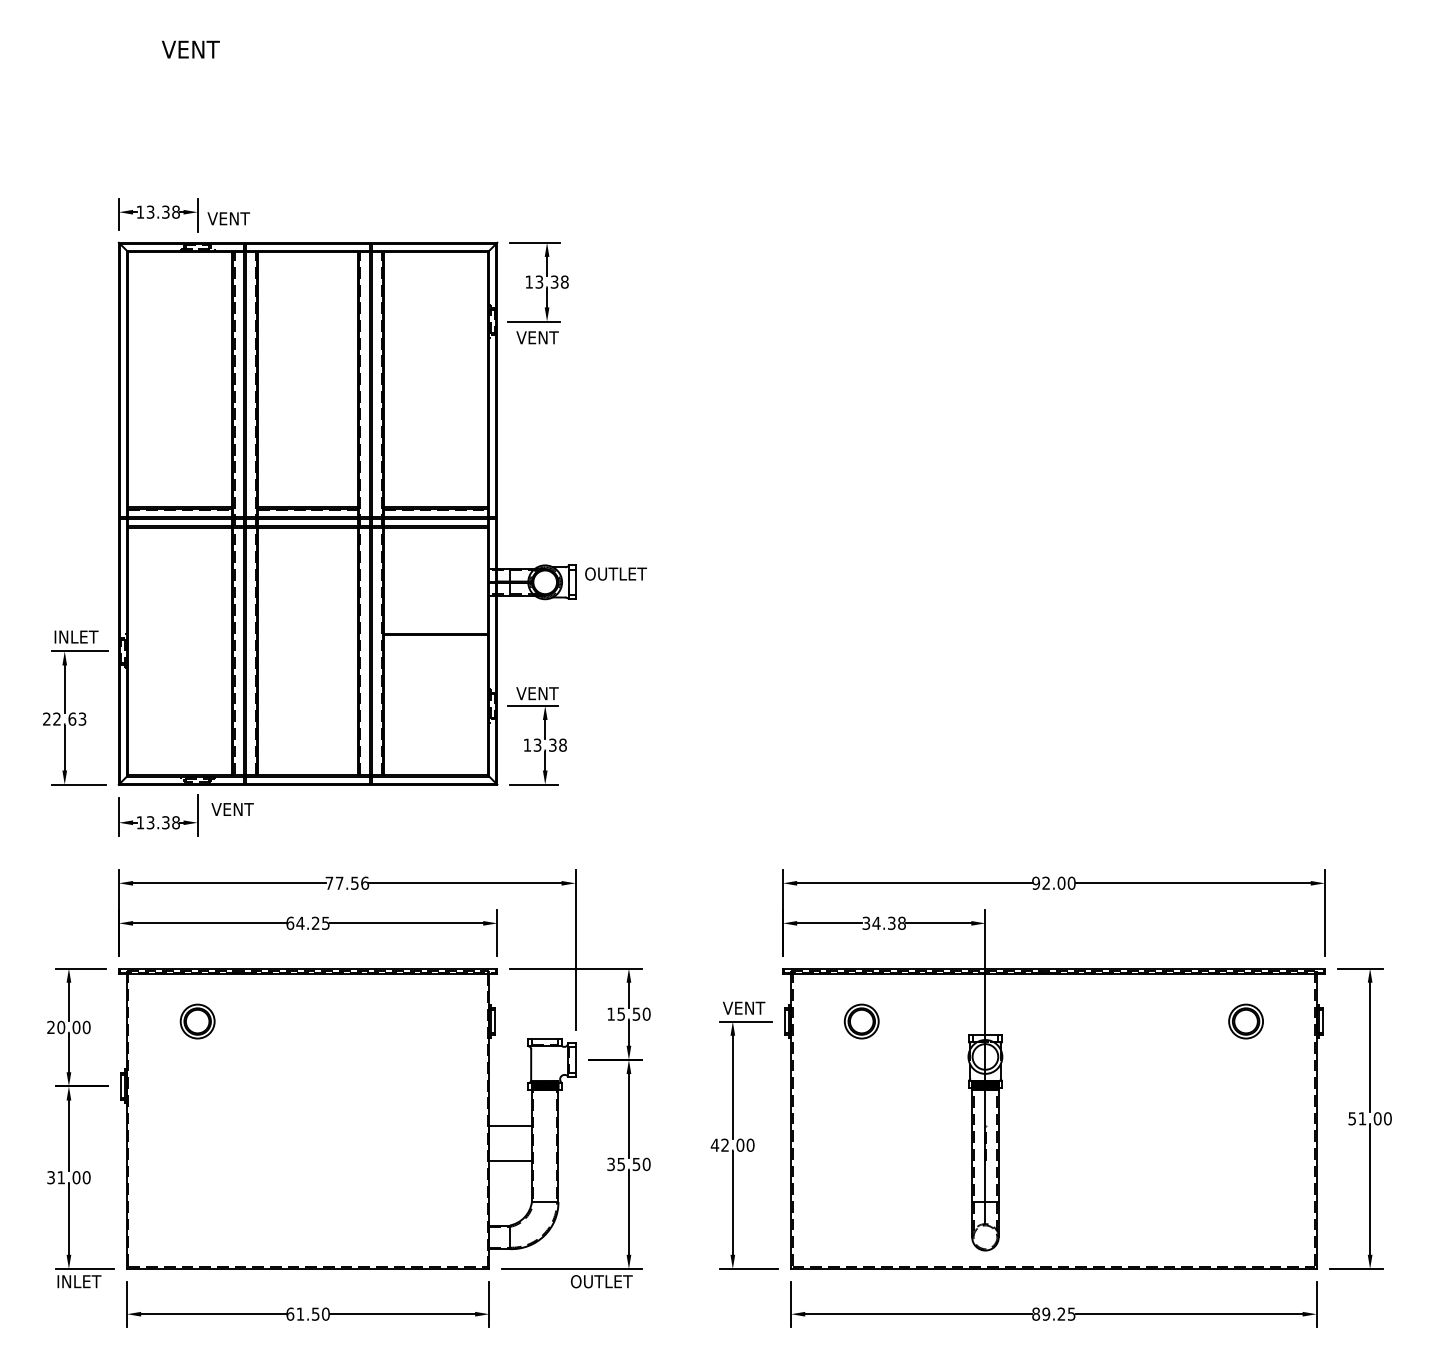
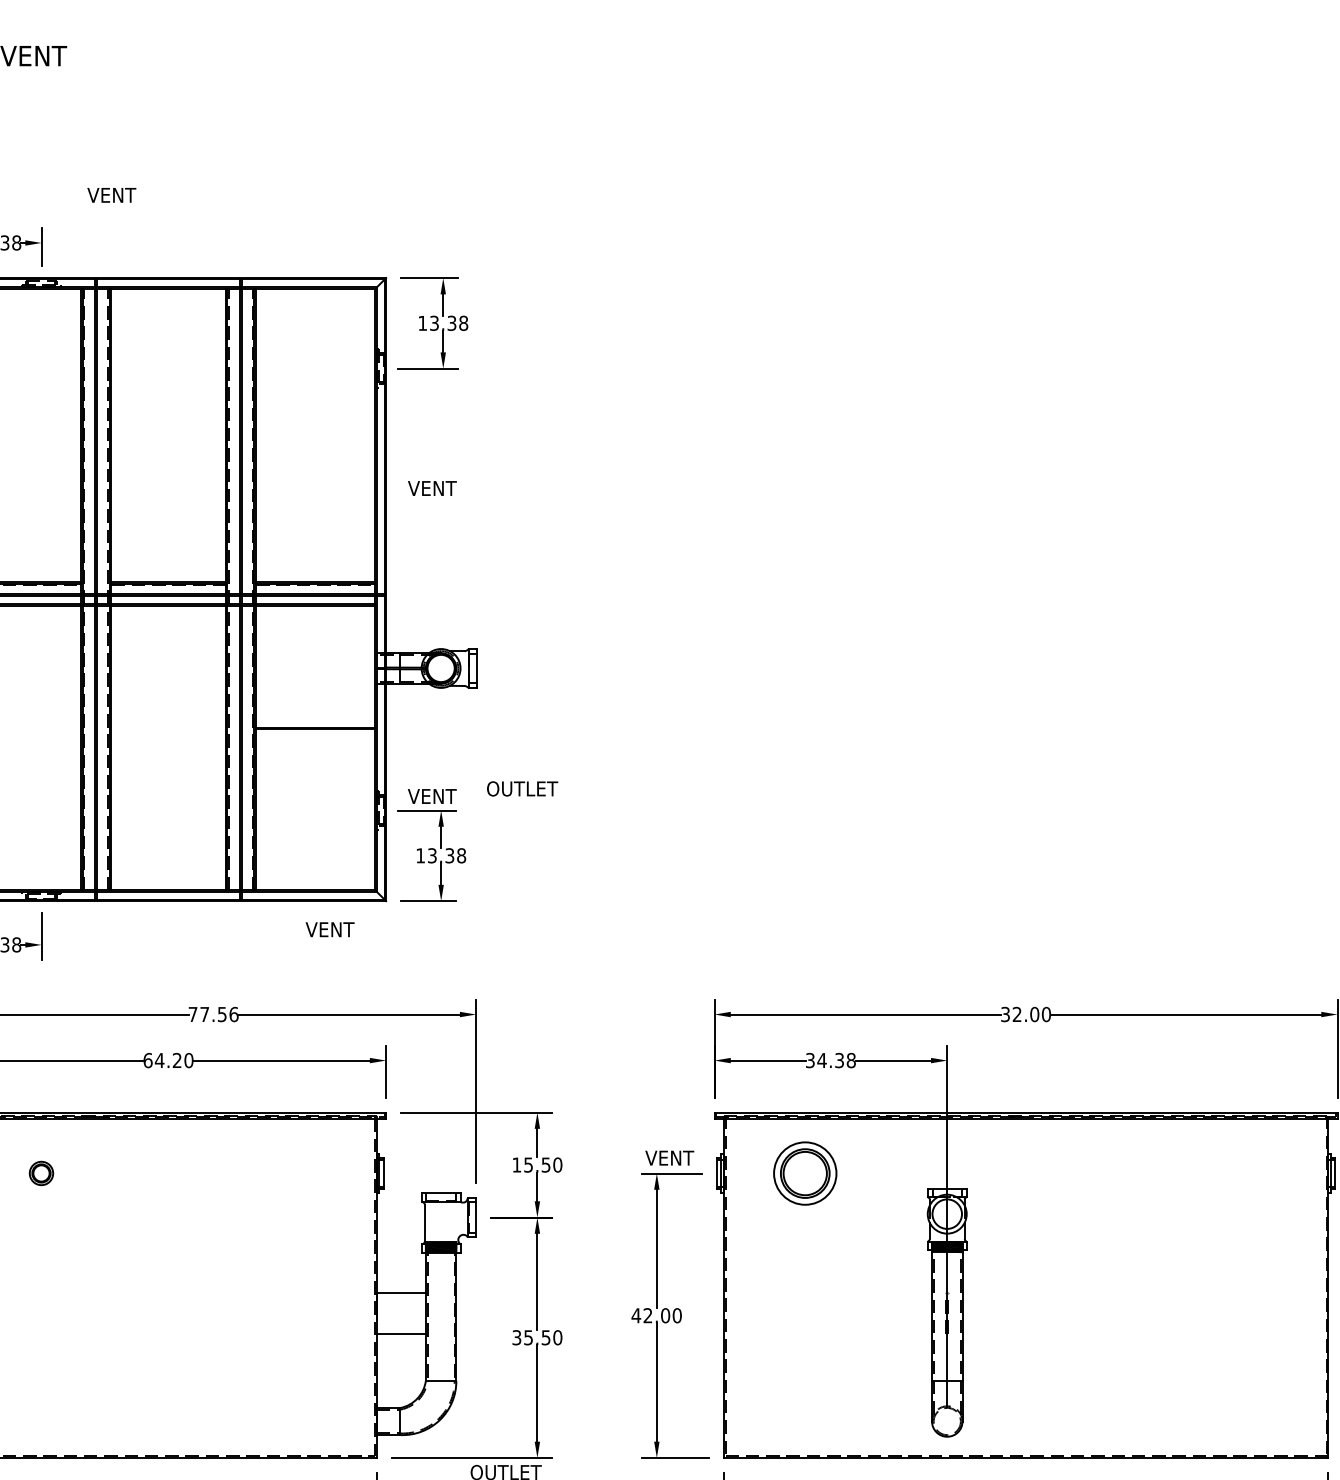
text: (228, 218) -> (111, 195), moved
text: (537, 337) -> (432, 488), moved
text: (615, 573) -> (521, 788), moved
text: (232, 809) -> (329, 929), moved
text: (1036, 882) -> (1005, 1013), 92.00 -> 32.00
text: (325, 922) -> (188, 1059), 64.25 -> 64.20
part: (197, 1021) -> (41, 1173), size x0.6
part: (861, 1021) -> (804, 1173), size x1.6
part: (1245, 1021) -> (1246, 1173), removed

